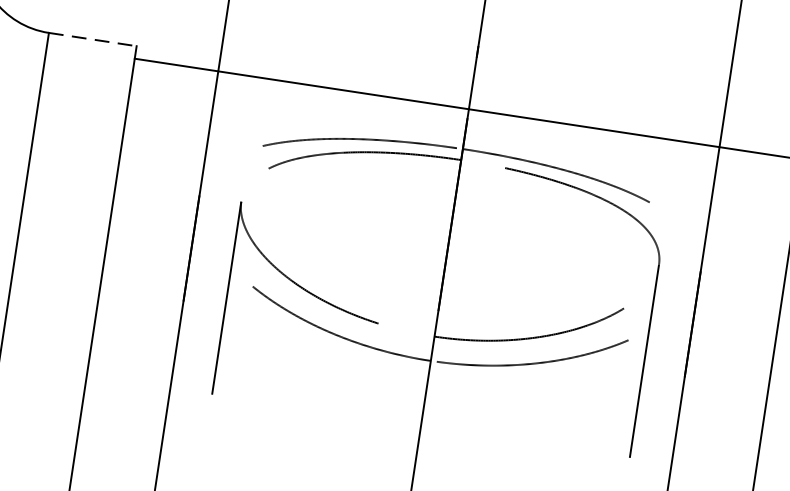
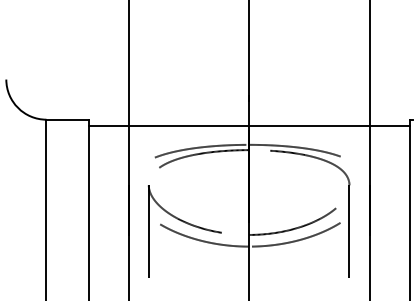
line: (94, 39) -> (68, 119), dashed -> solid

